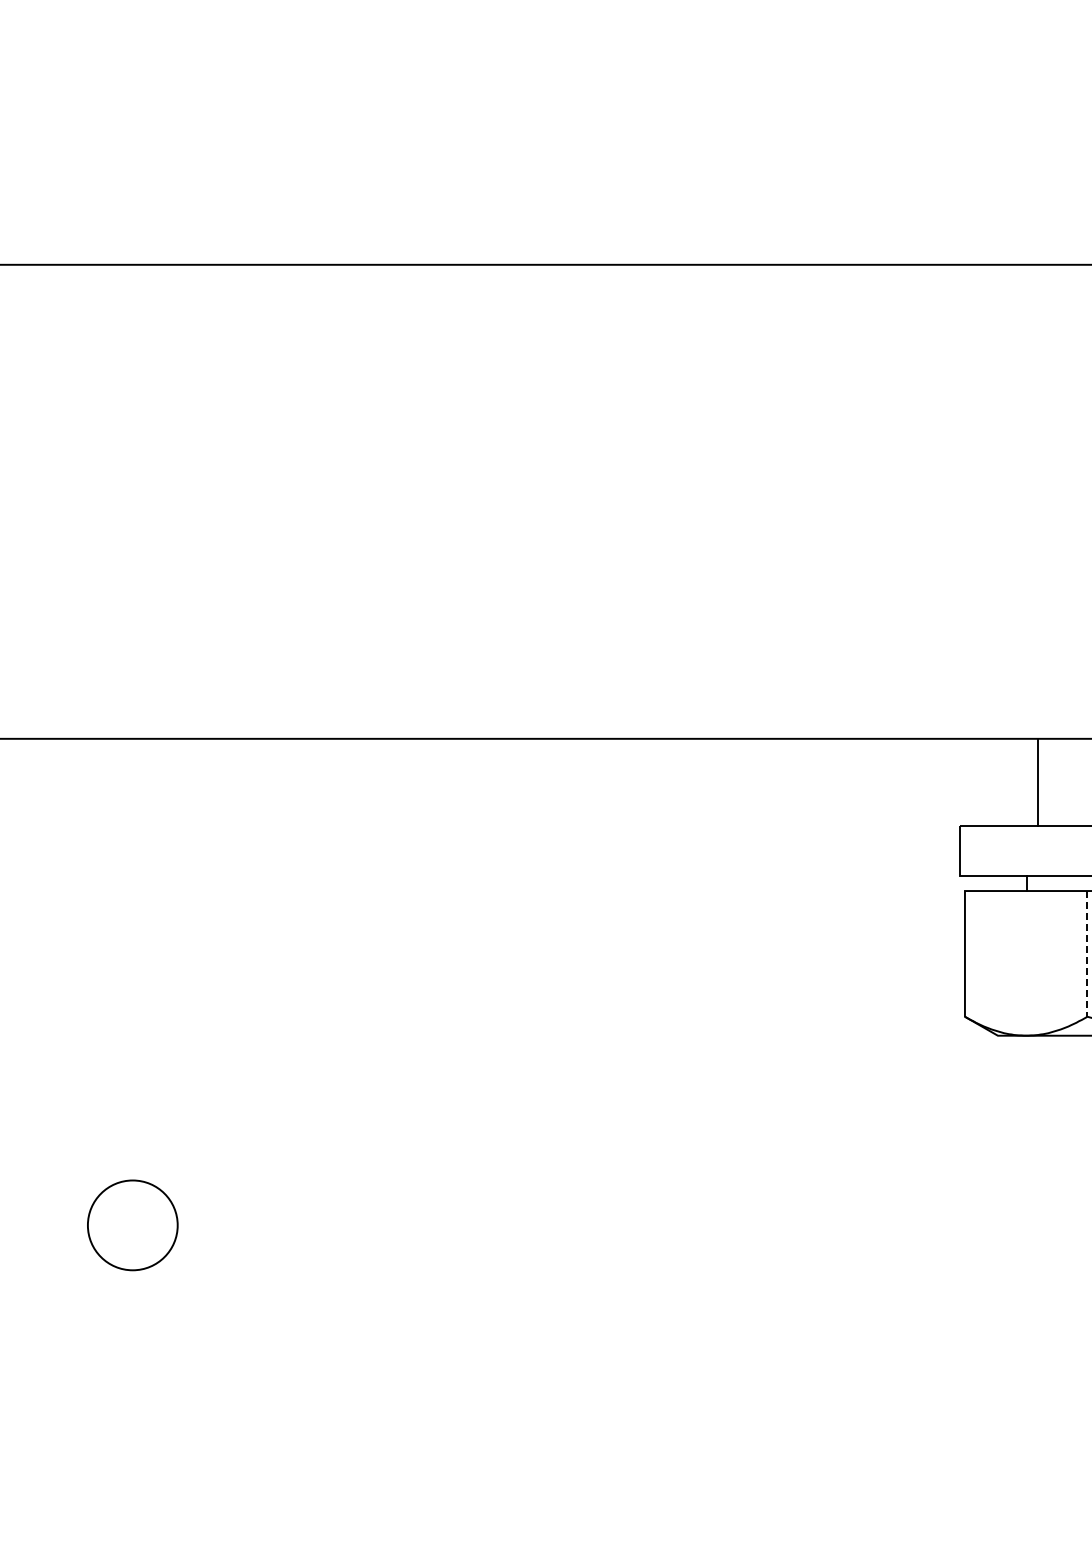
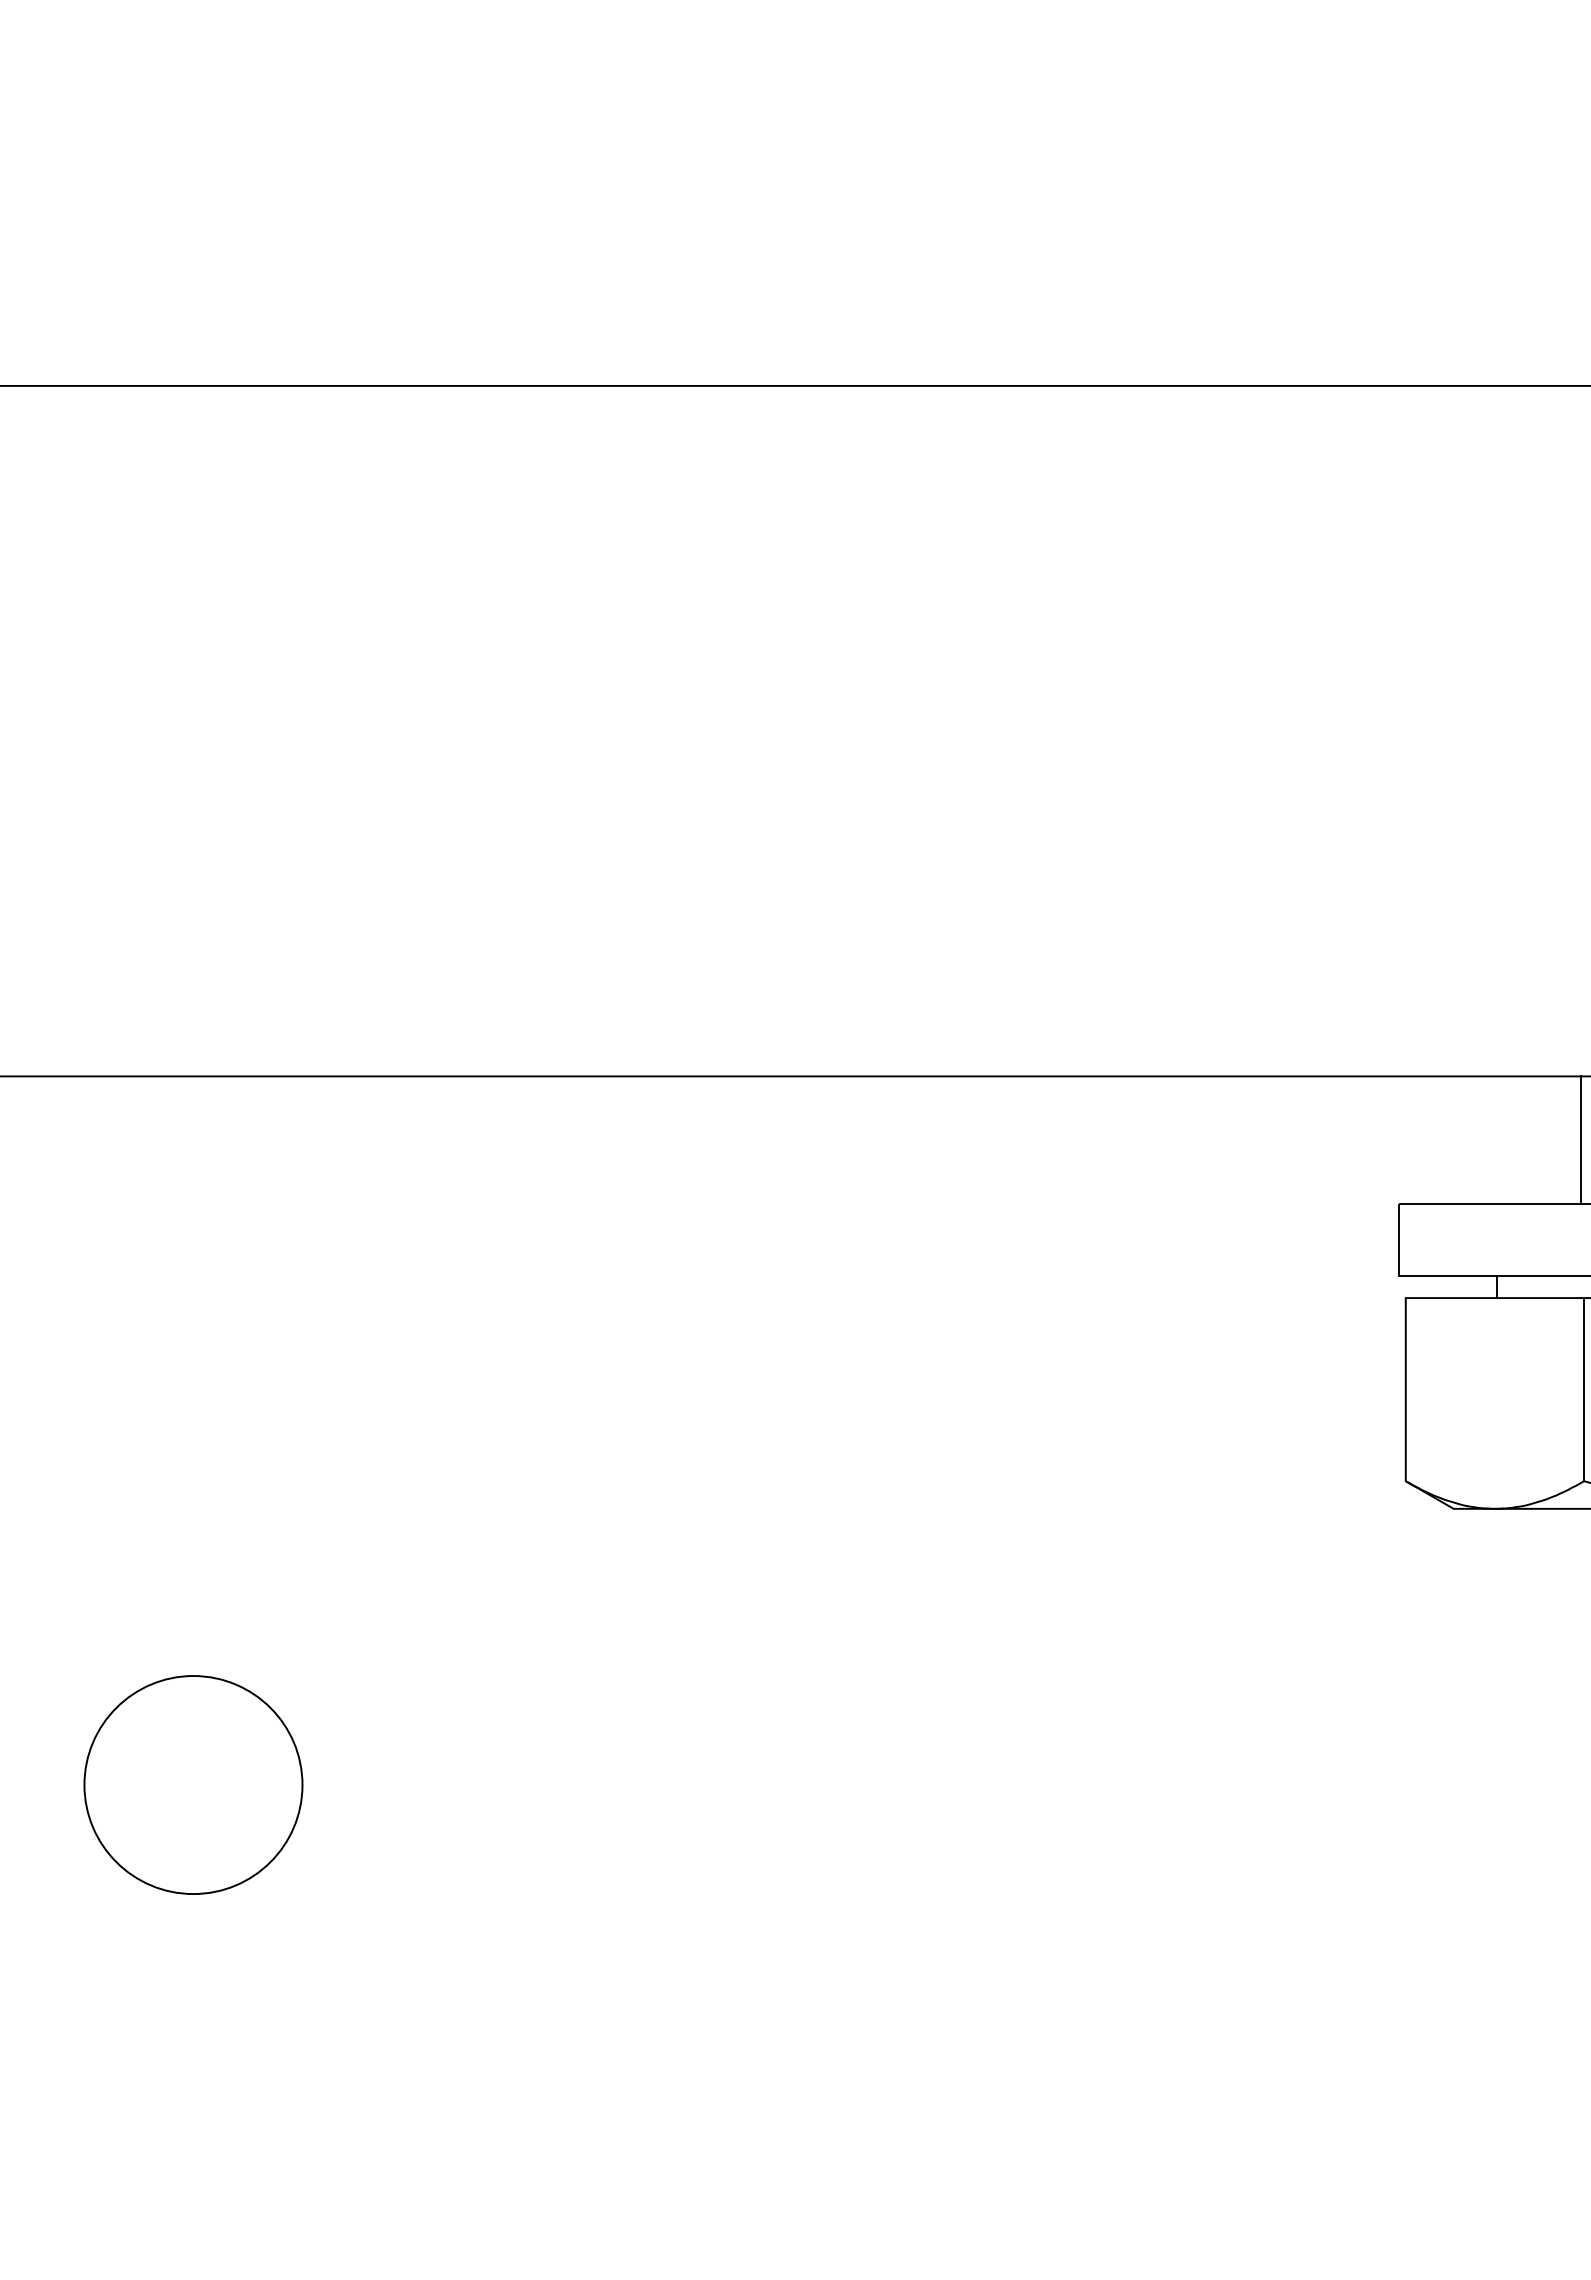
line: (1038, 782) -> (1581, 1140), moved
line: (1087, 953) -> (1584, 1389), dashed -> solid
circle: (132, 1225) -> (193, 1785), size x1.67

